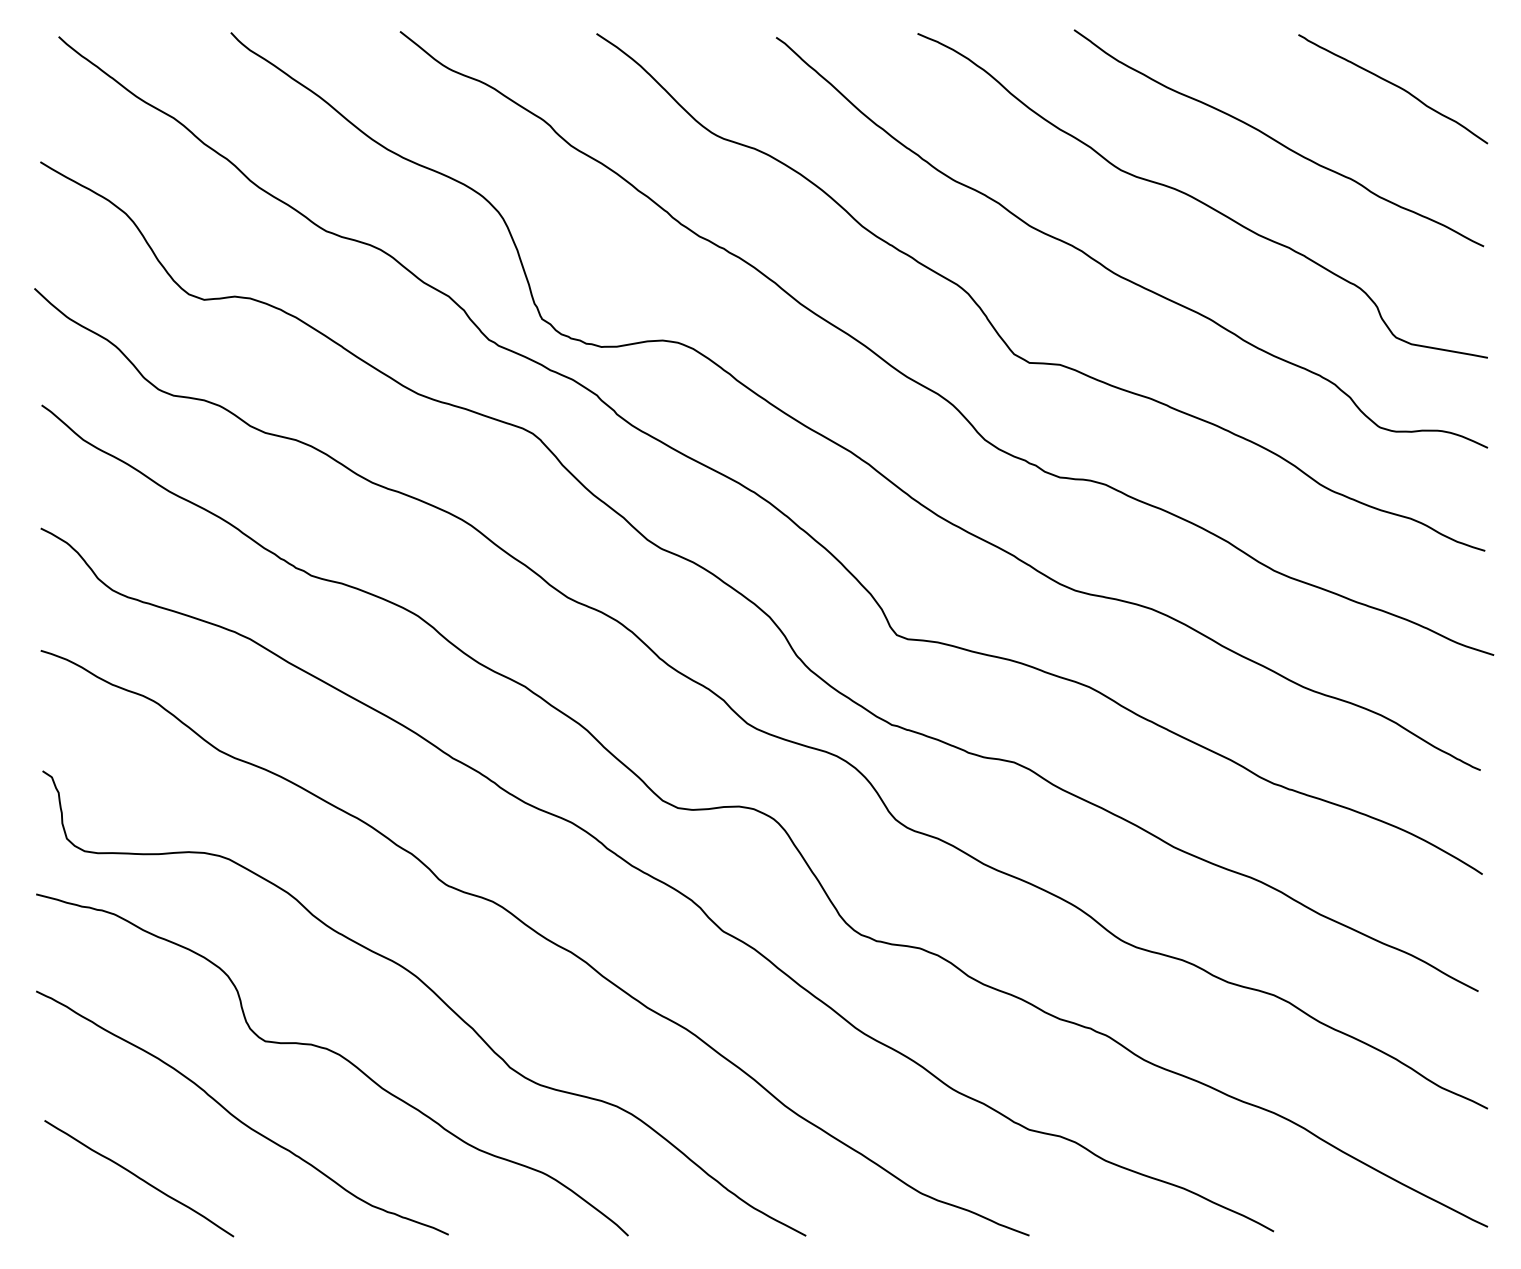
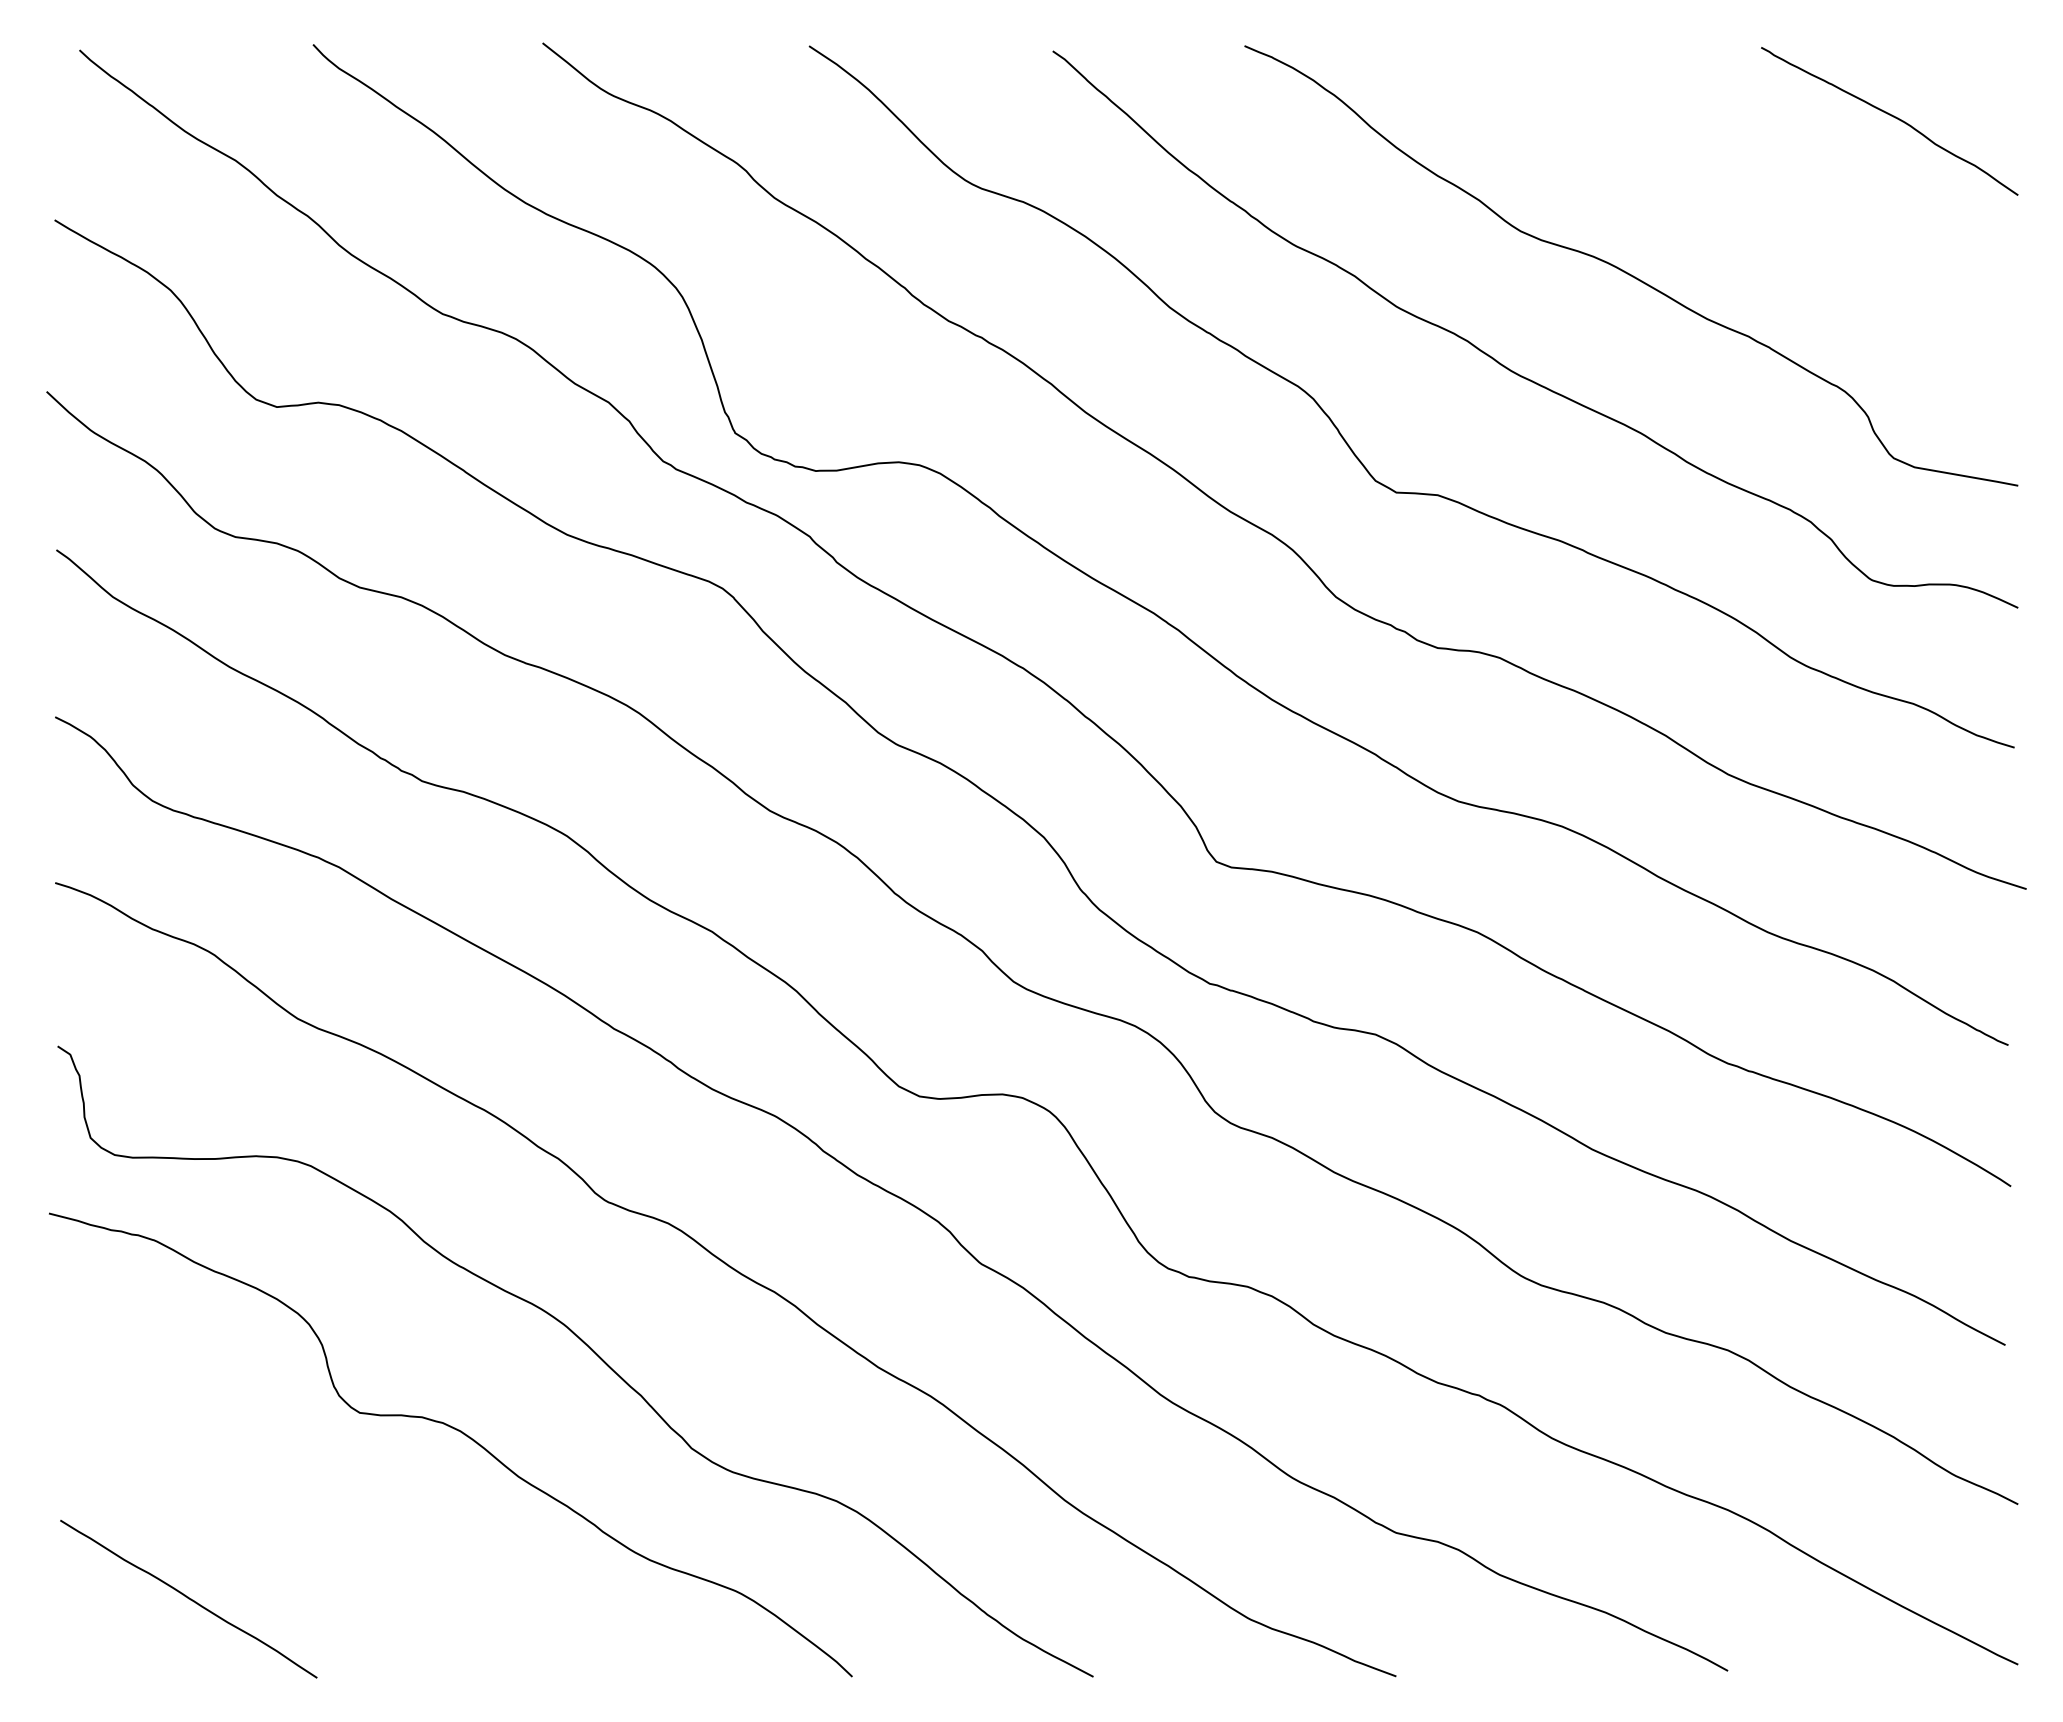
curve: (1276, 140) -> (1731, 190), removed
curve: (237, 1117) -> (321, 1516), removed

